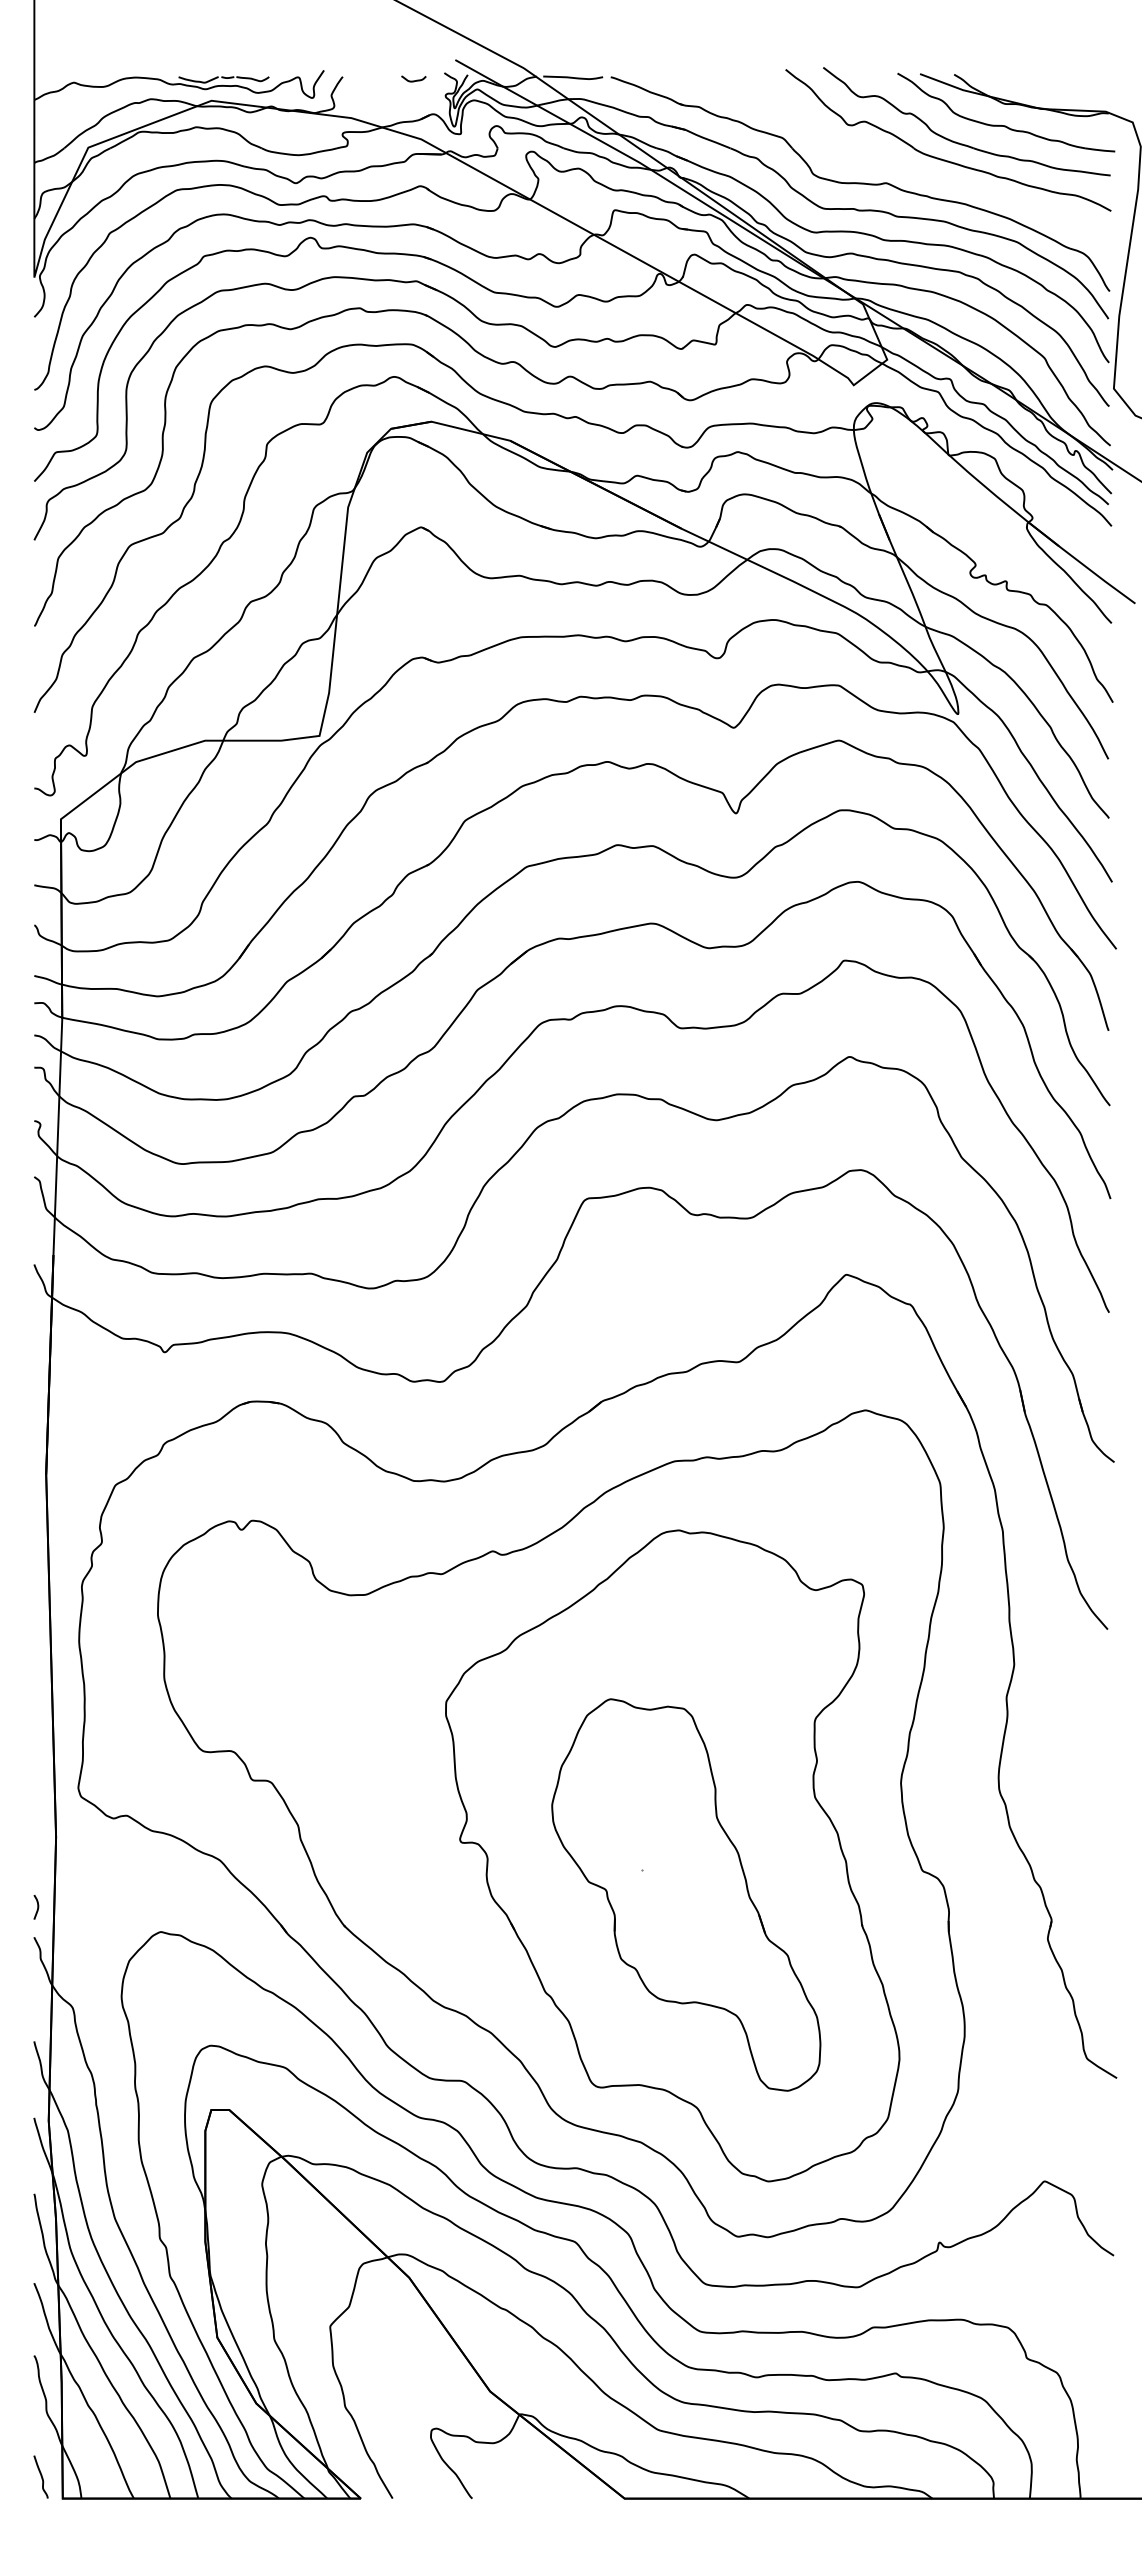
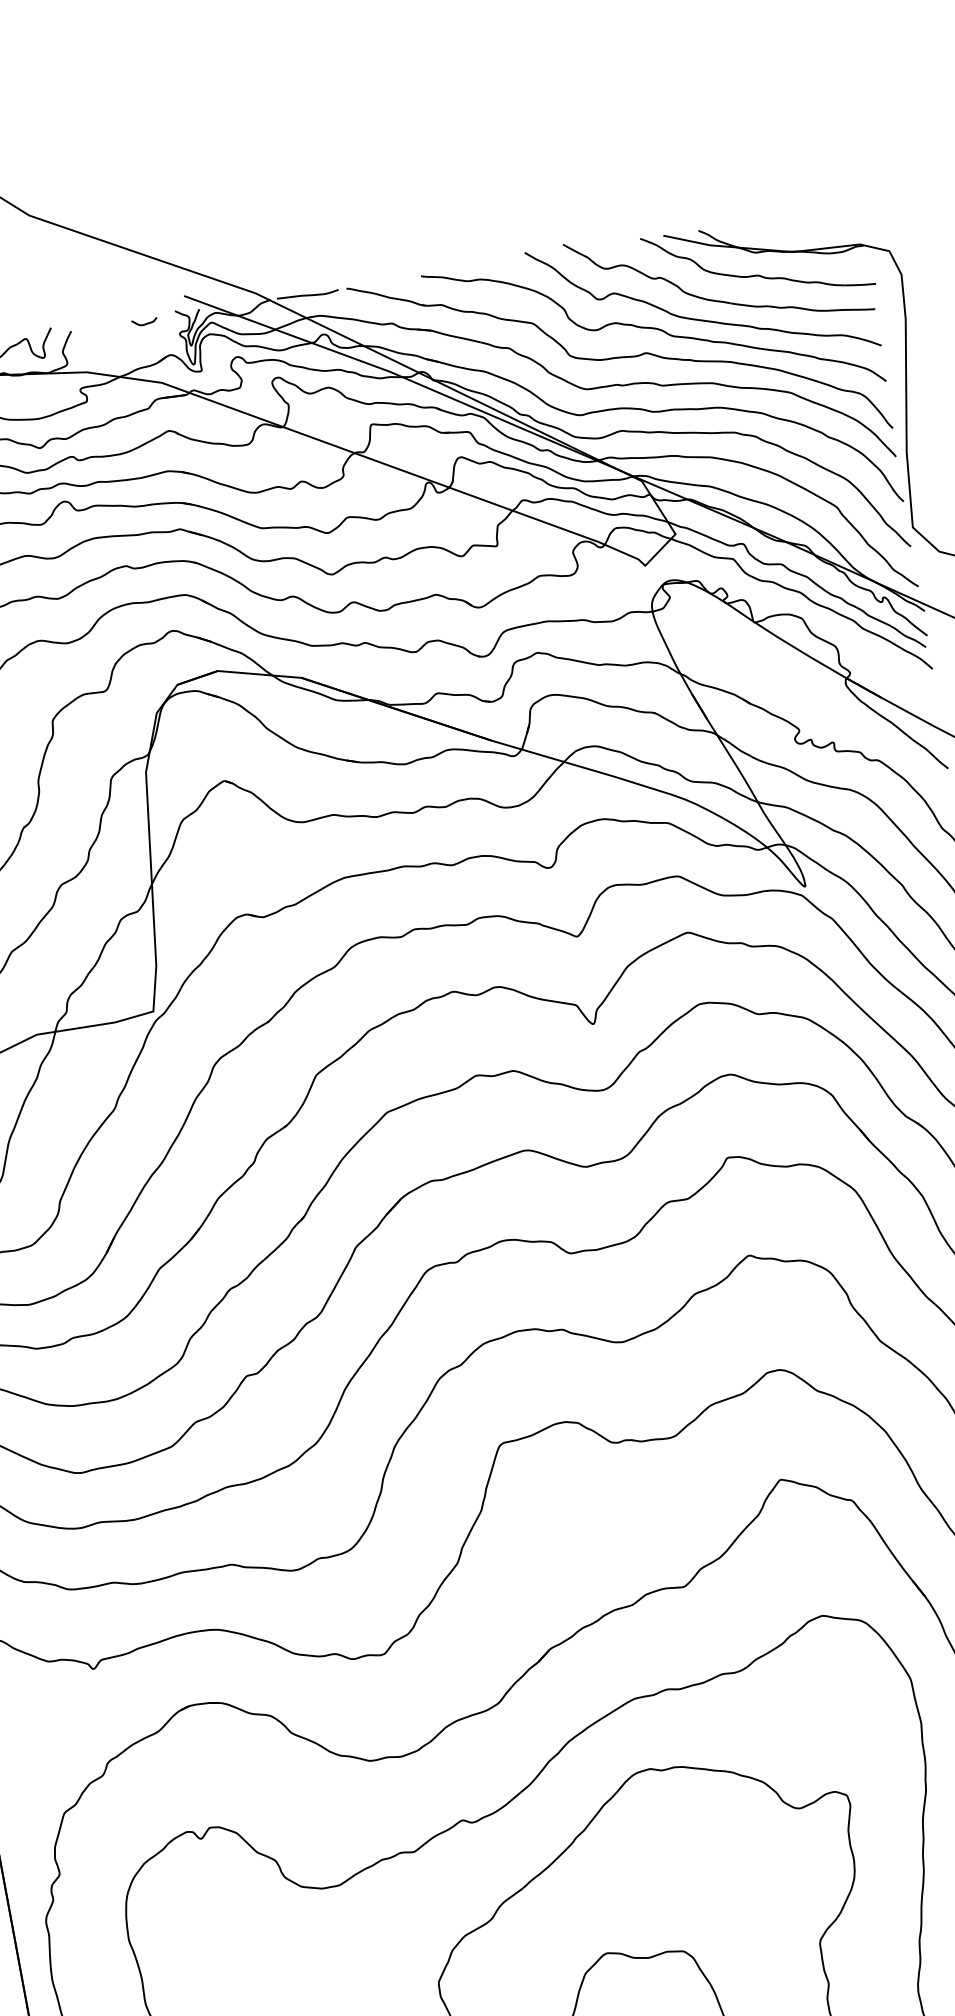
part: (896, 160) -> (653, 328), added

